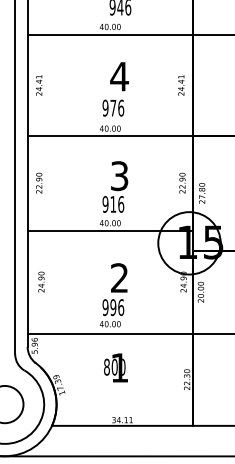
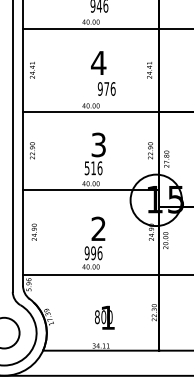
text: (113, 107) -> (106, 88), moved
text: (105, 204) -> (87, 168), 916 -> 516
text: (115, 367) -> (104, 317), moved

